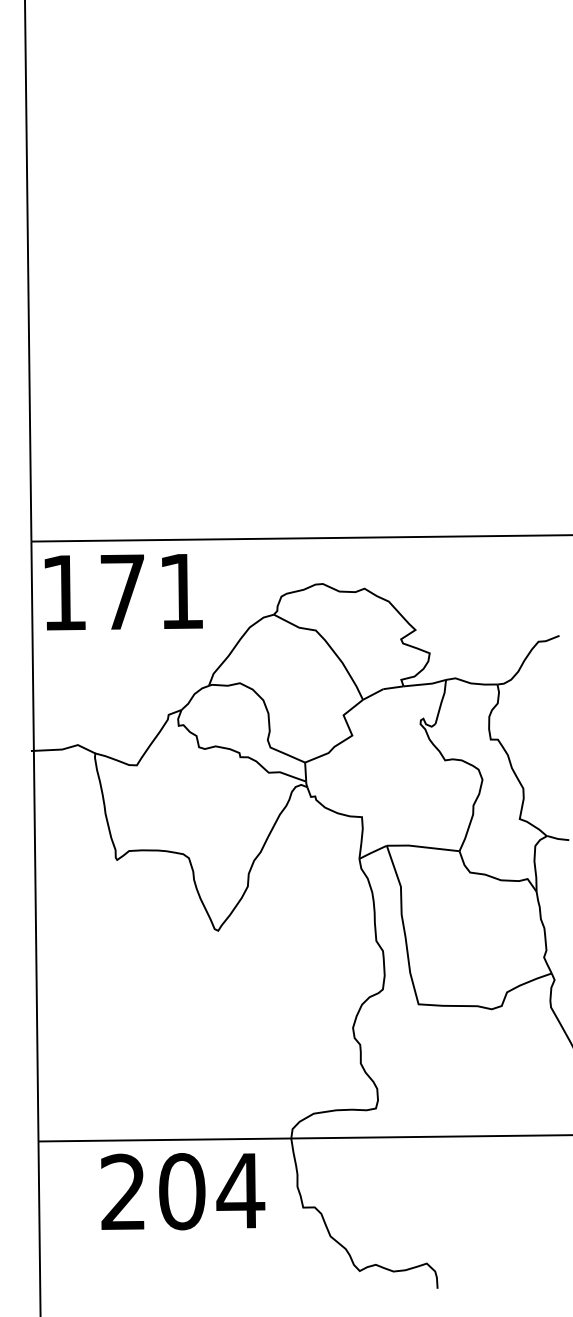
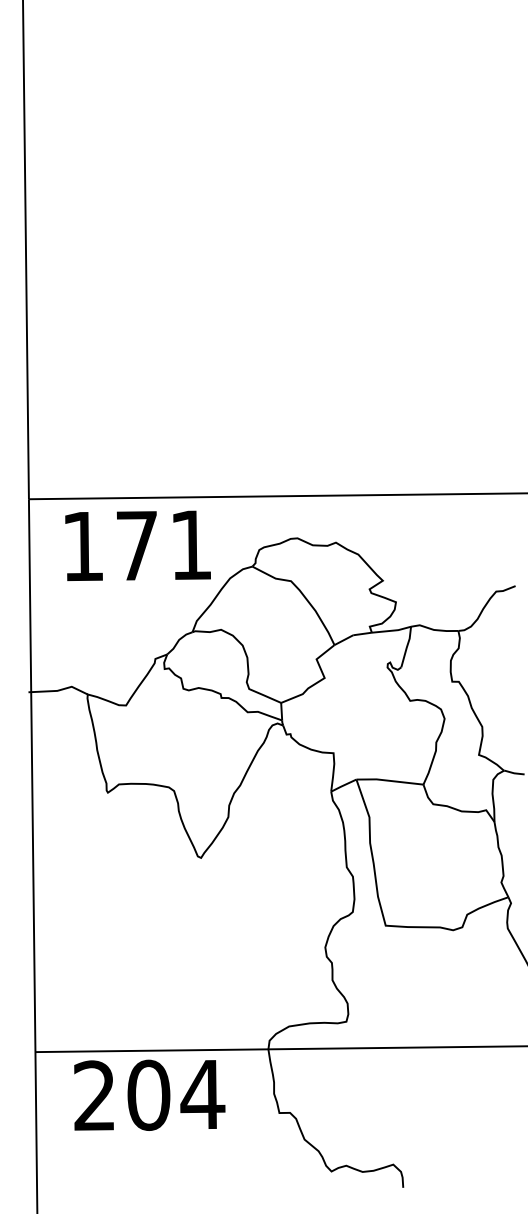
text: (123, 591) -> (137, 545), moved
text: (182, 1190) -> (149, 1094), moved

